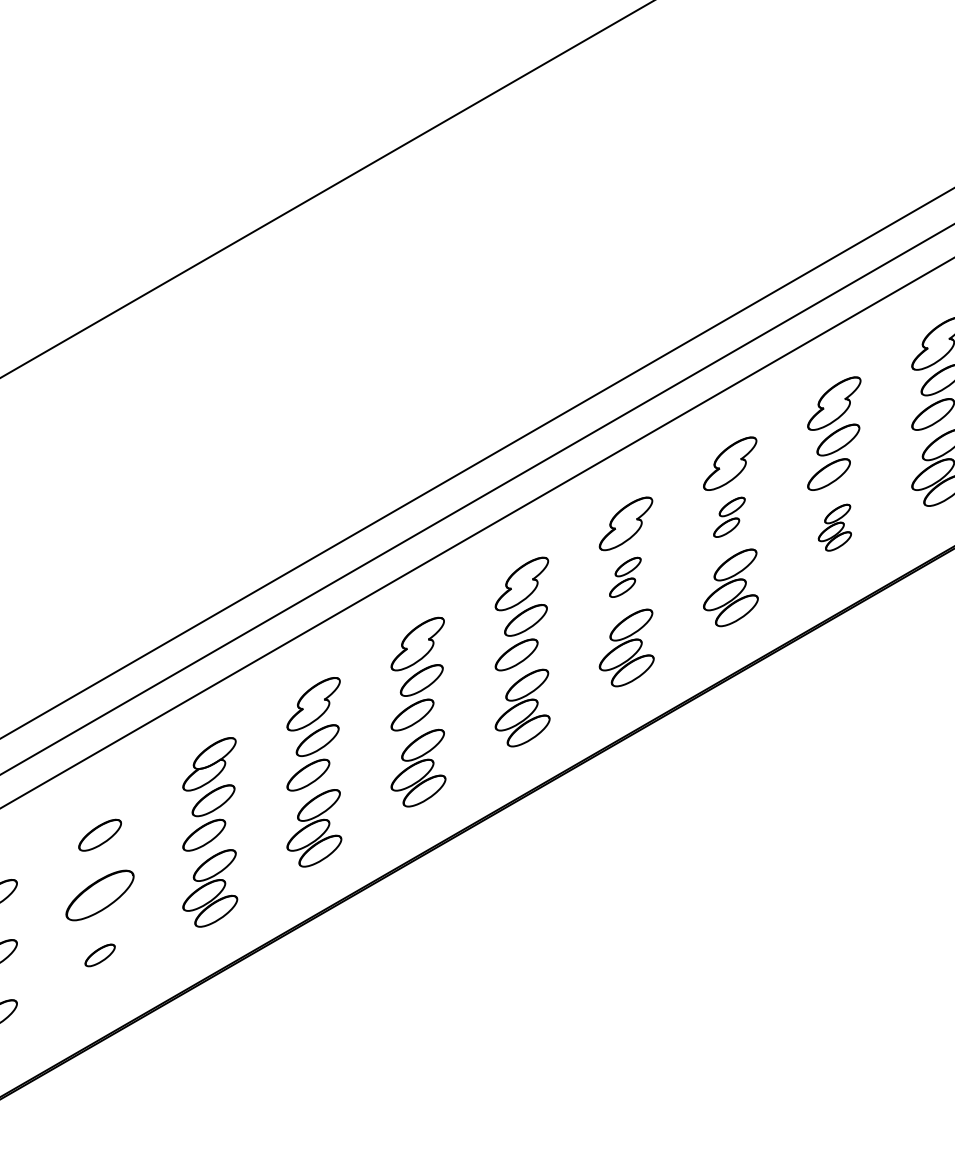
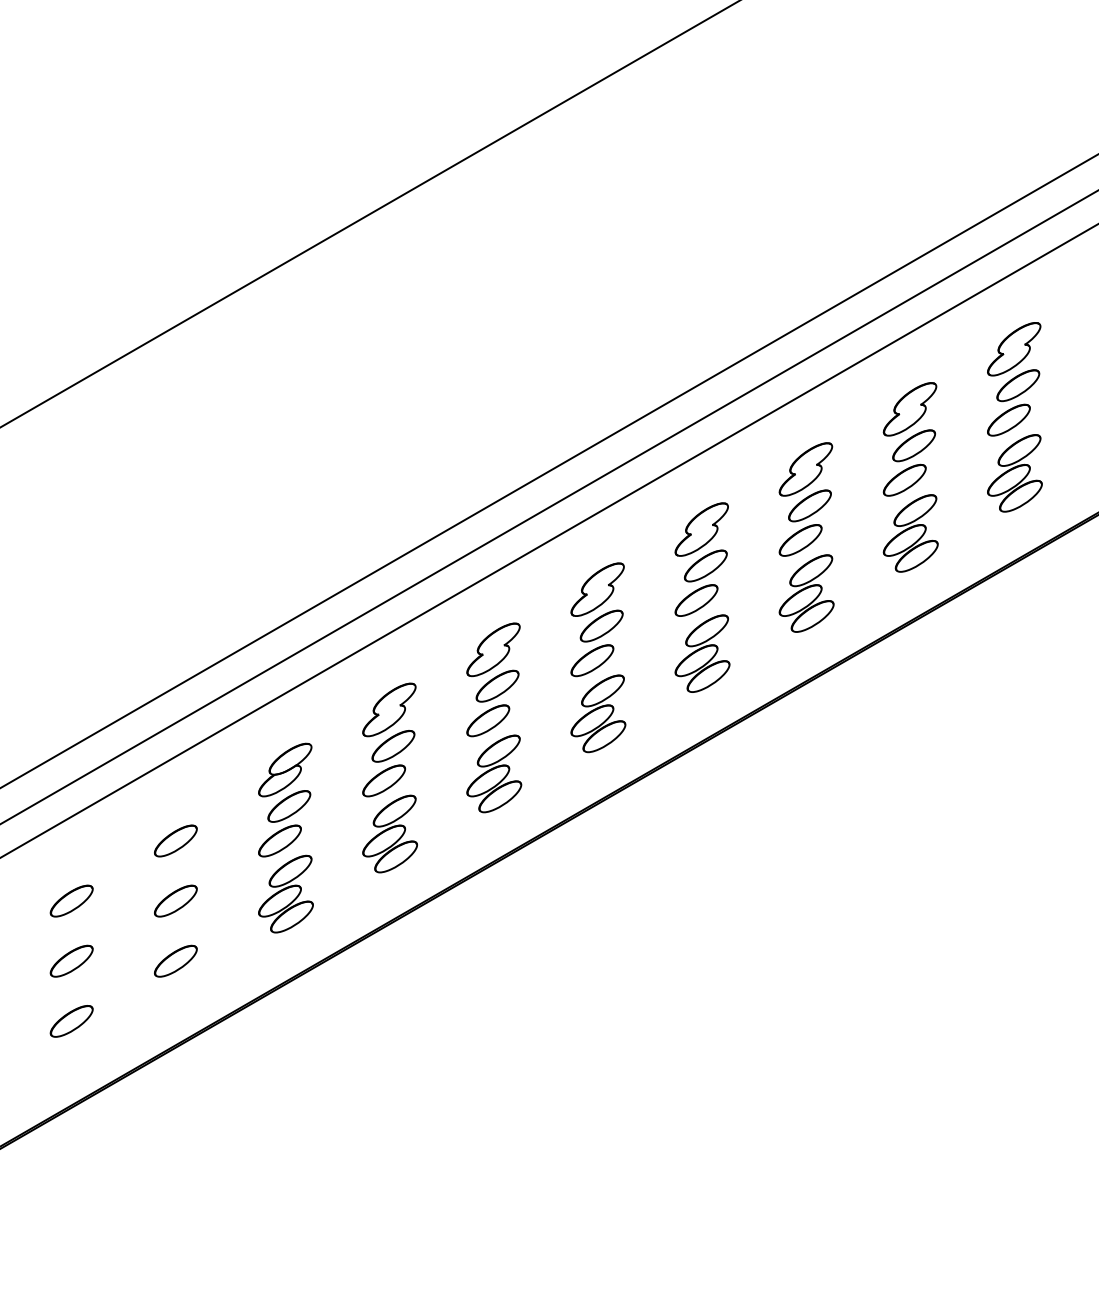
part: (728, 516) -> (804, 522), size x1.67
part: (834, 527) -> (910, 533), size x1.67
part: (624, 576) -> (700, 582), size x1.67
part: (99, 894) -> (175, 900), size x0.62
part: (99, 954) -> (175, 960), size x1.43

